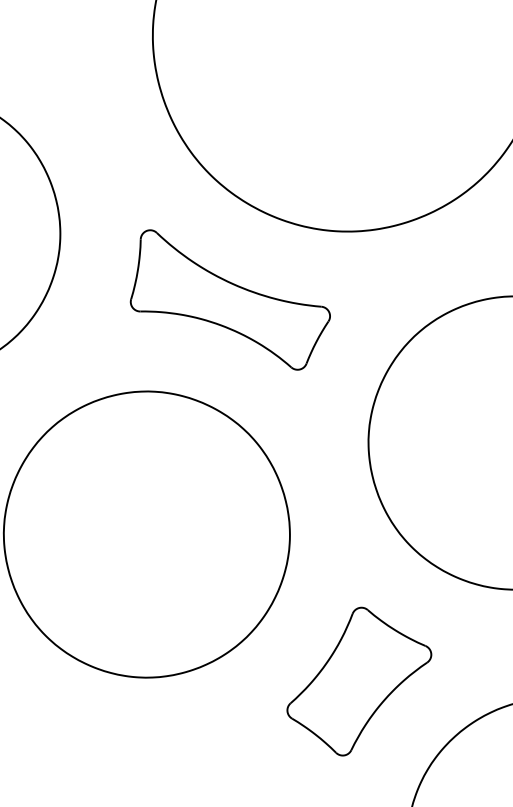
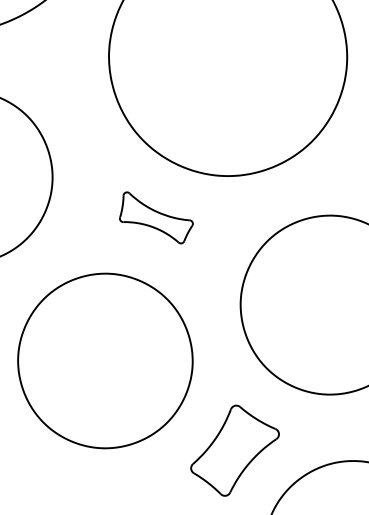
part: (230, 299) -> (156, 217), size x0.6

